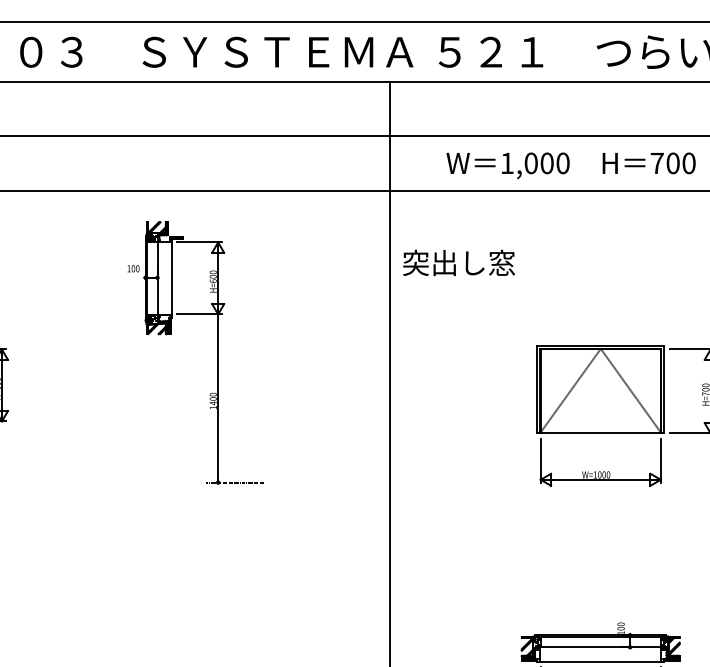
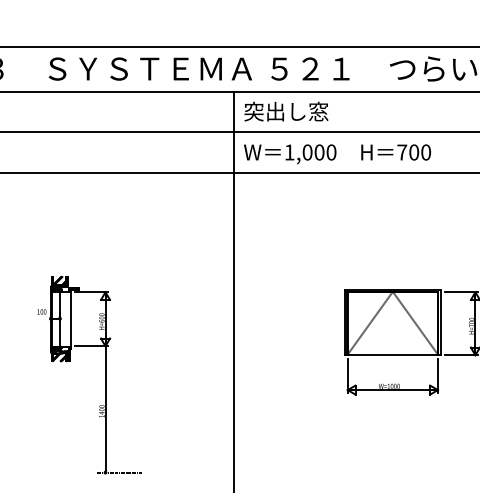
text: (570, 165) -> (337, 154), moved
text: (458, 262) -> (285, 111), moved
part: (217, 352) -> (105, 374), moved

